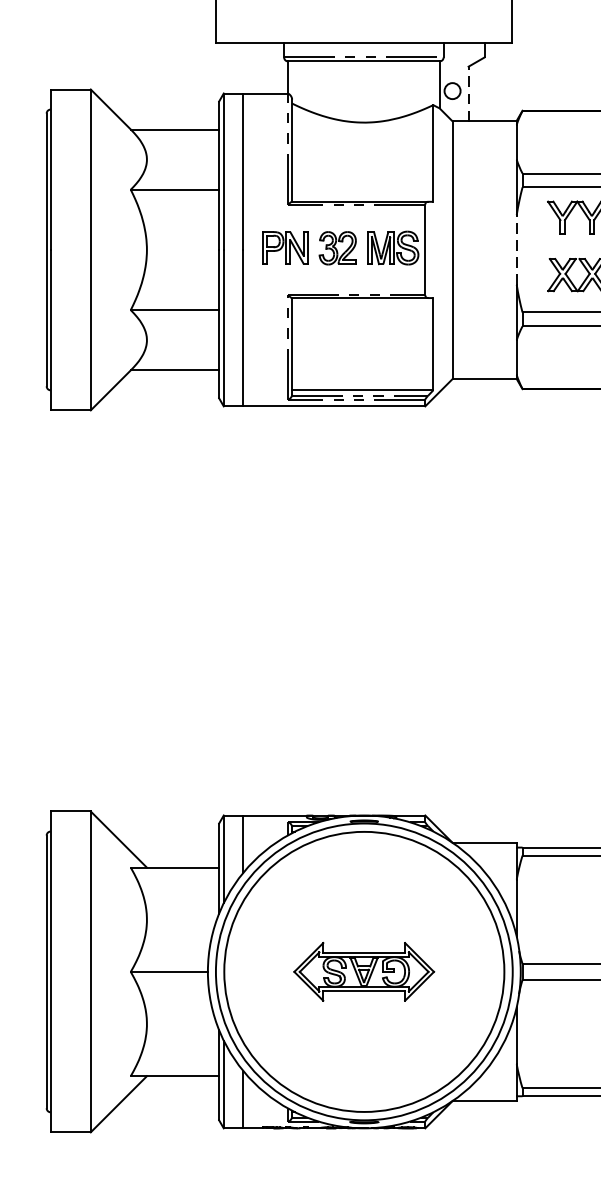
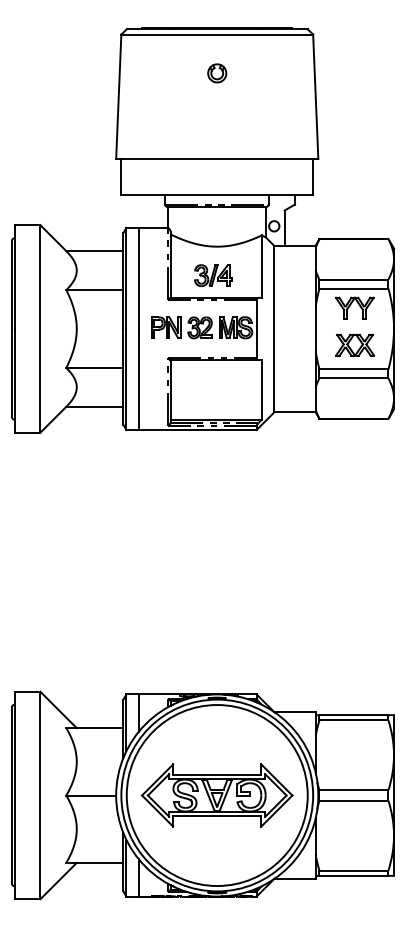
line: (468, 94) -> (284, 228), dashed -> solid
part: (358, 167) -> (213, 275), added
line: (516, 249) -> (315, 328), dashed -> solid
part: (363, 971) -> (216, 795), size x1.67

